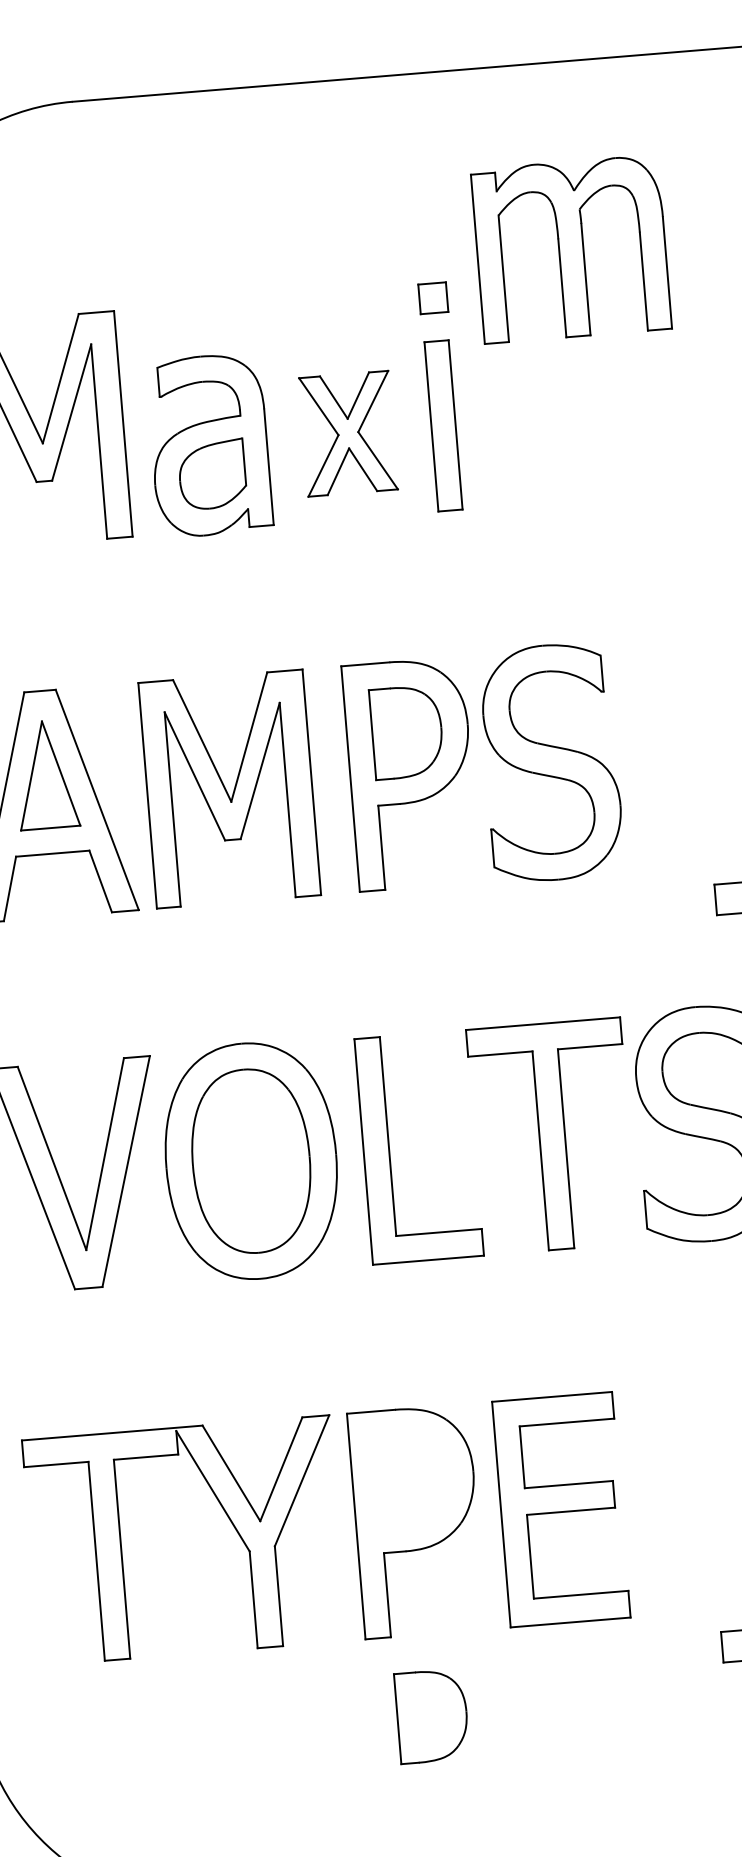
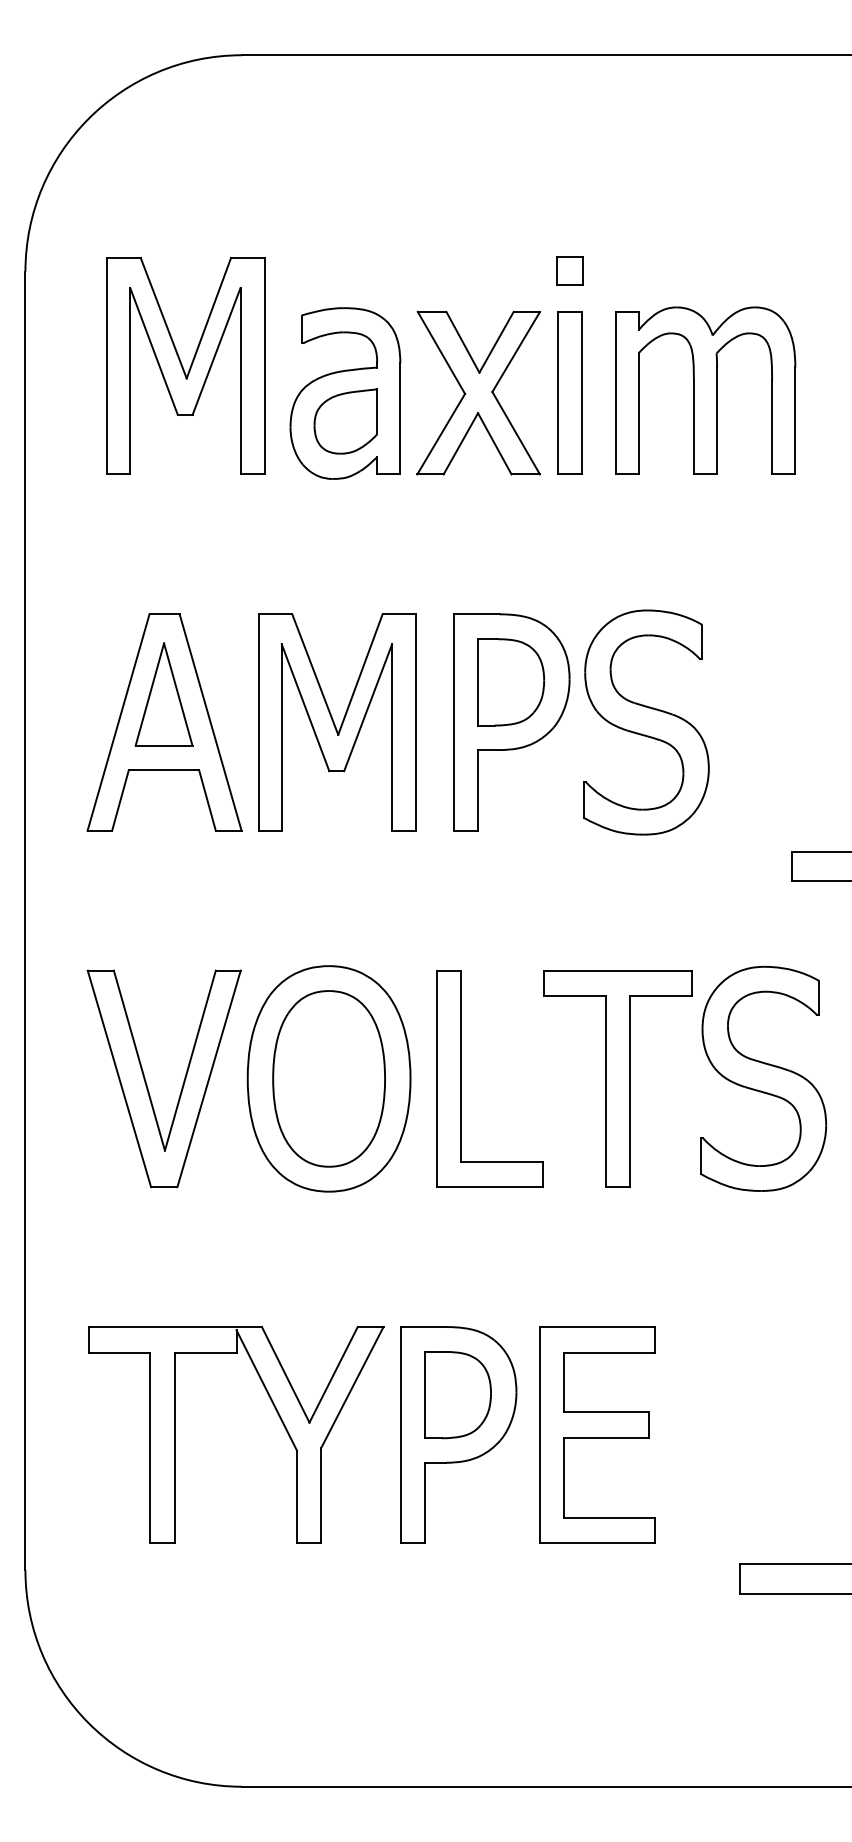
part: (571, 248) -> (705, 390), moved
part: (348, 434) -> (478, 393), size x1.43
part: (431, 1716) -> (457, 1395), moved

